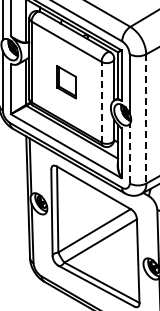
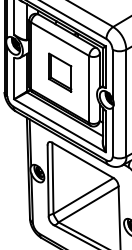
part: (66, 82) -> (60, 73), size x1.43
line: (101, 101) -> (89, 88), dashed -> solid
line: (146, 118) -> (126, 102), dashed -> solid
line: (129, 153) -> (112, 131), dashed -> solid

